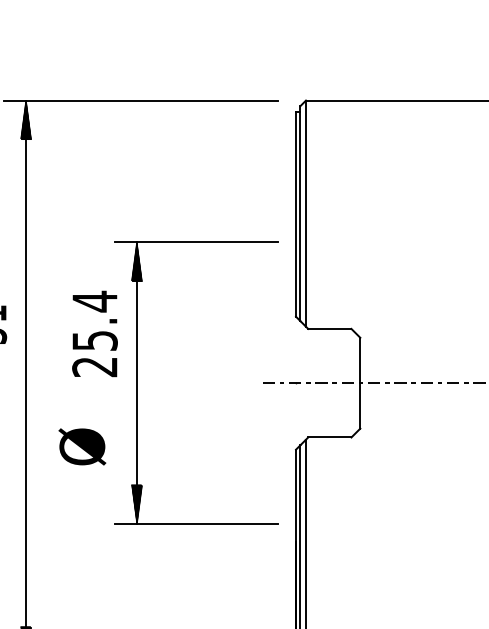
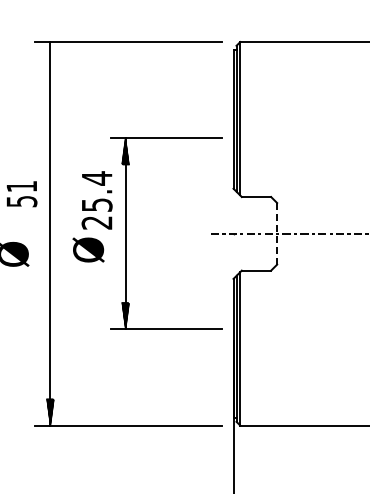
hatch: (24, 120) -> (49, 55), removed
line: (360, 382) -> (277, 233), solid -> dashed
text: (82, 446) -> (88, 249), moved

